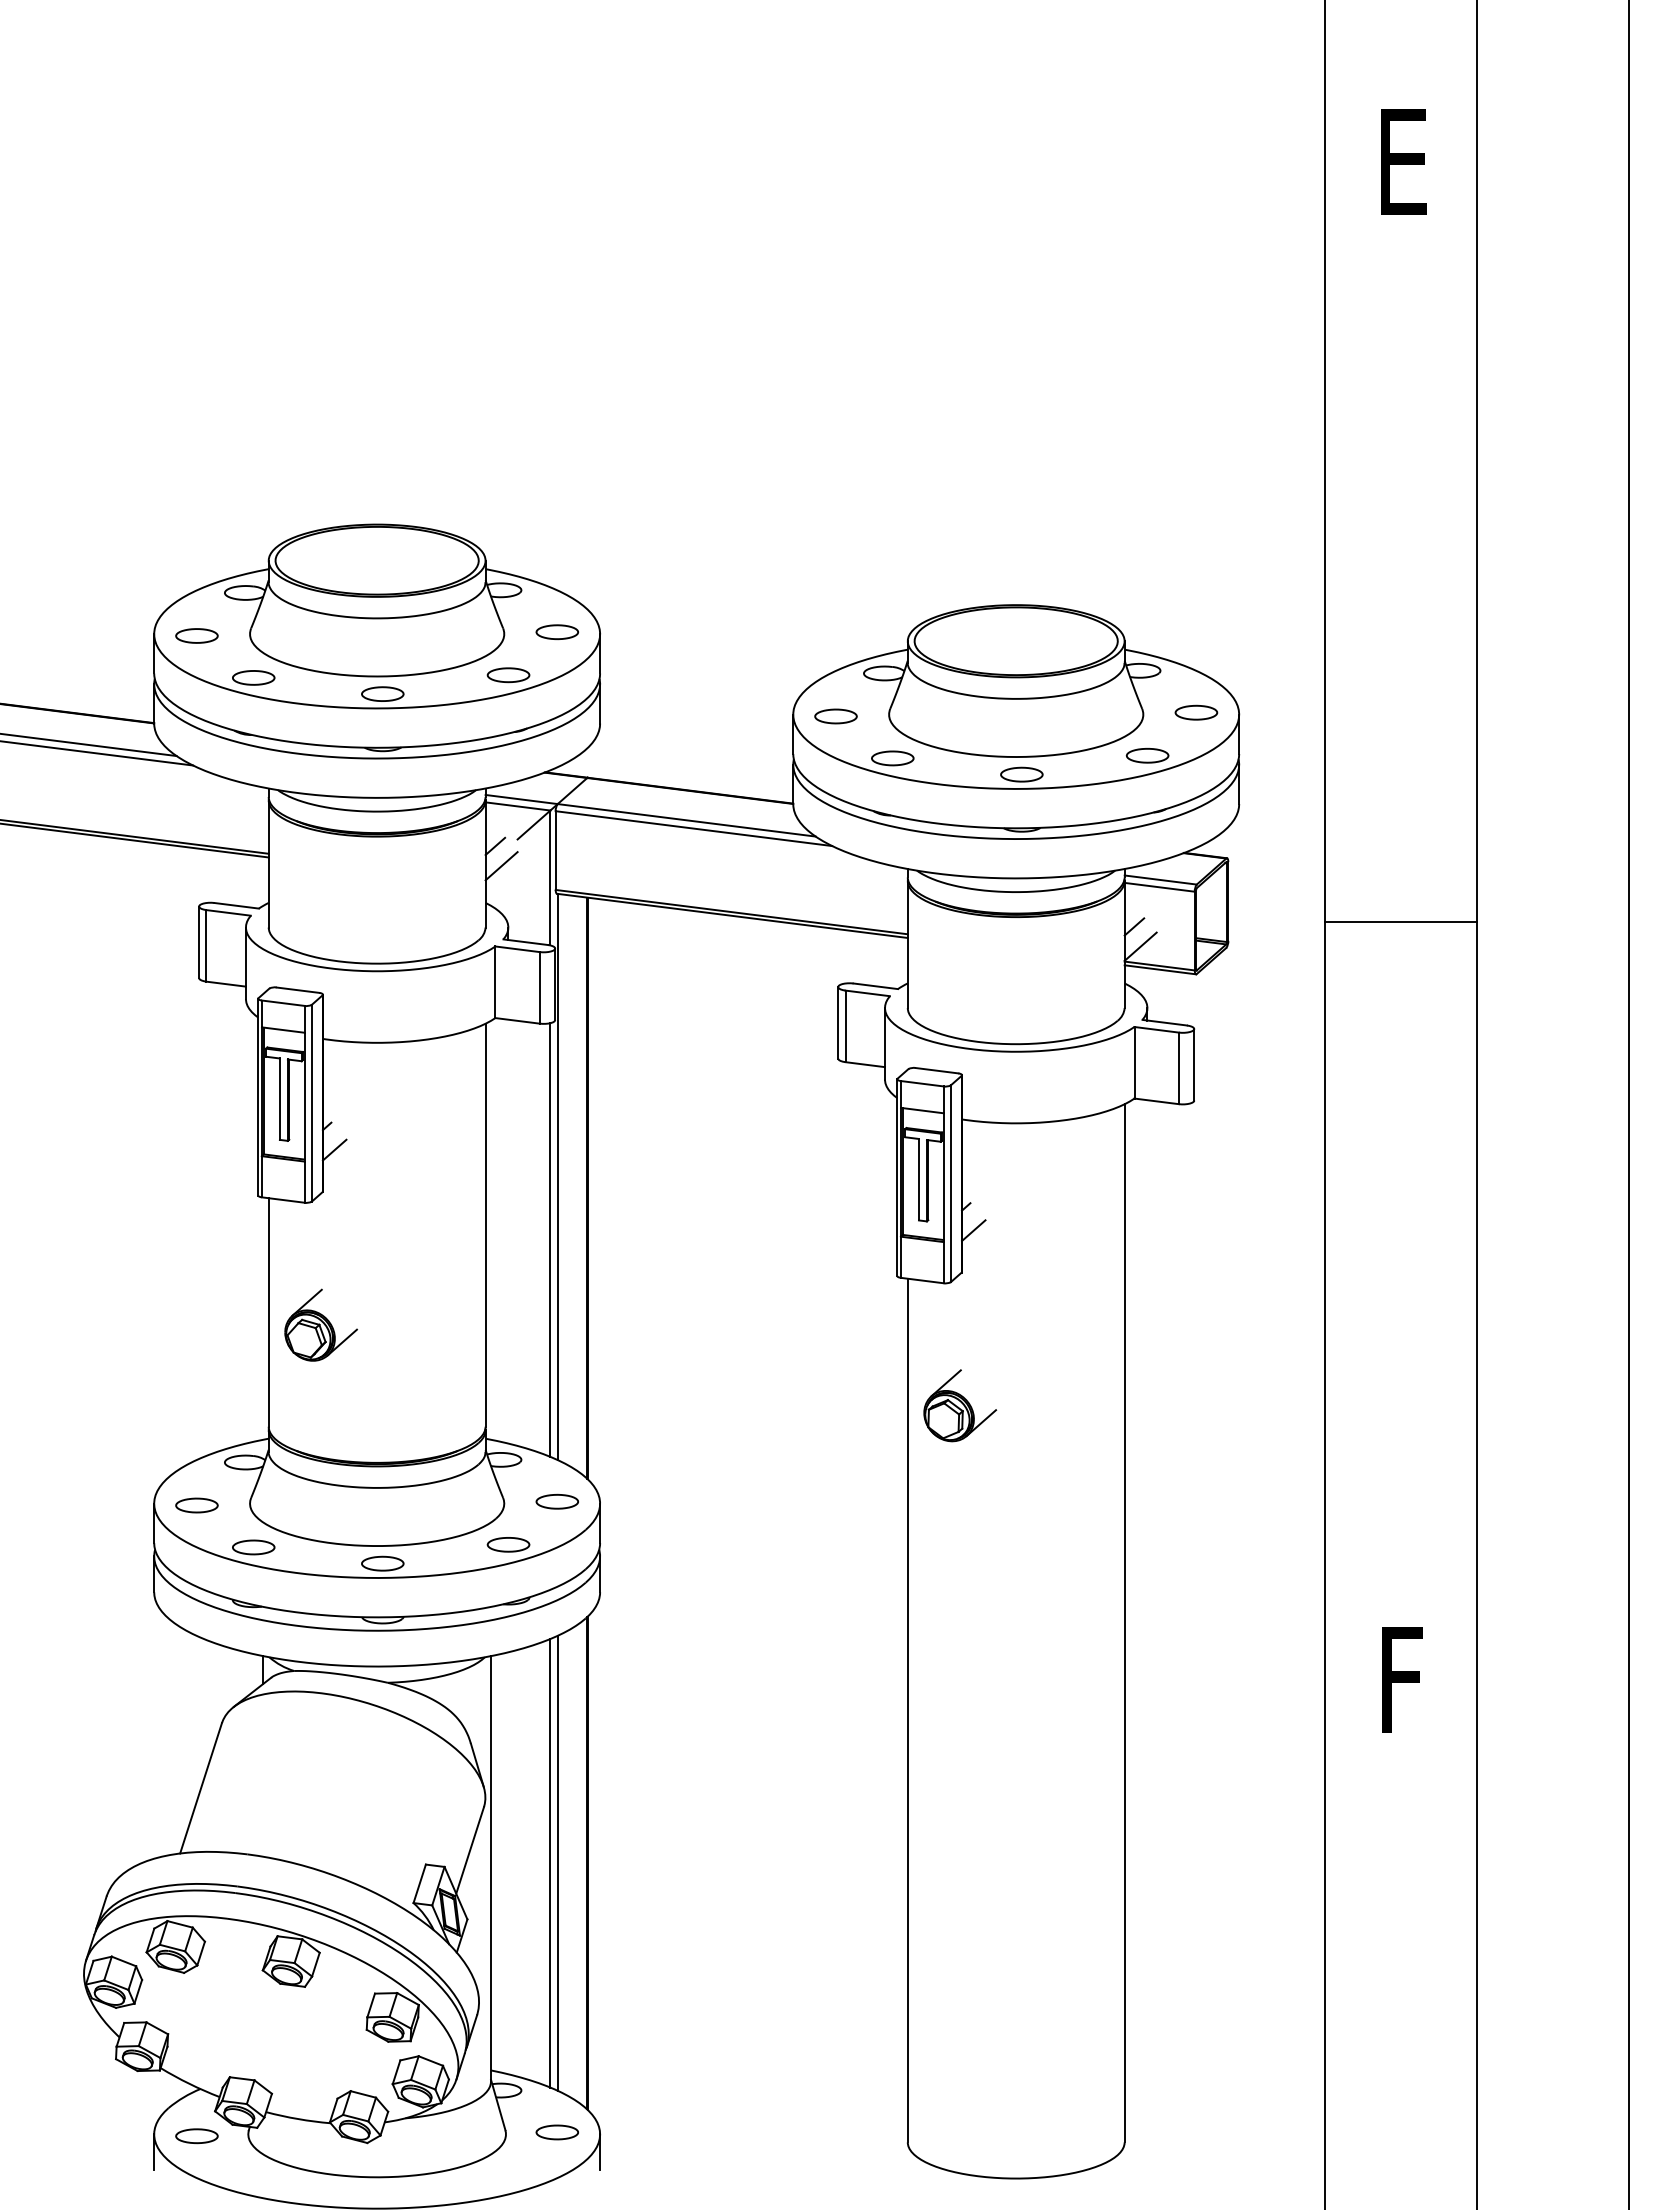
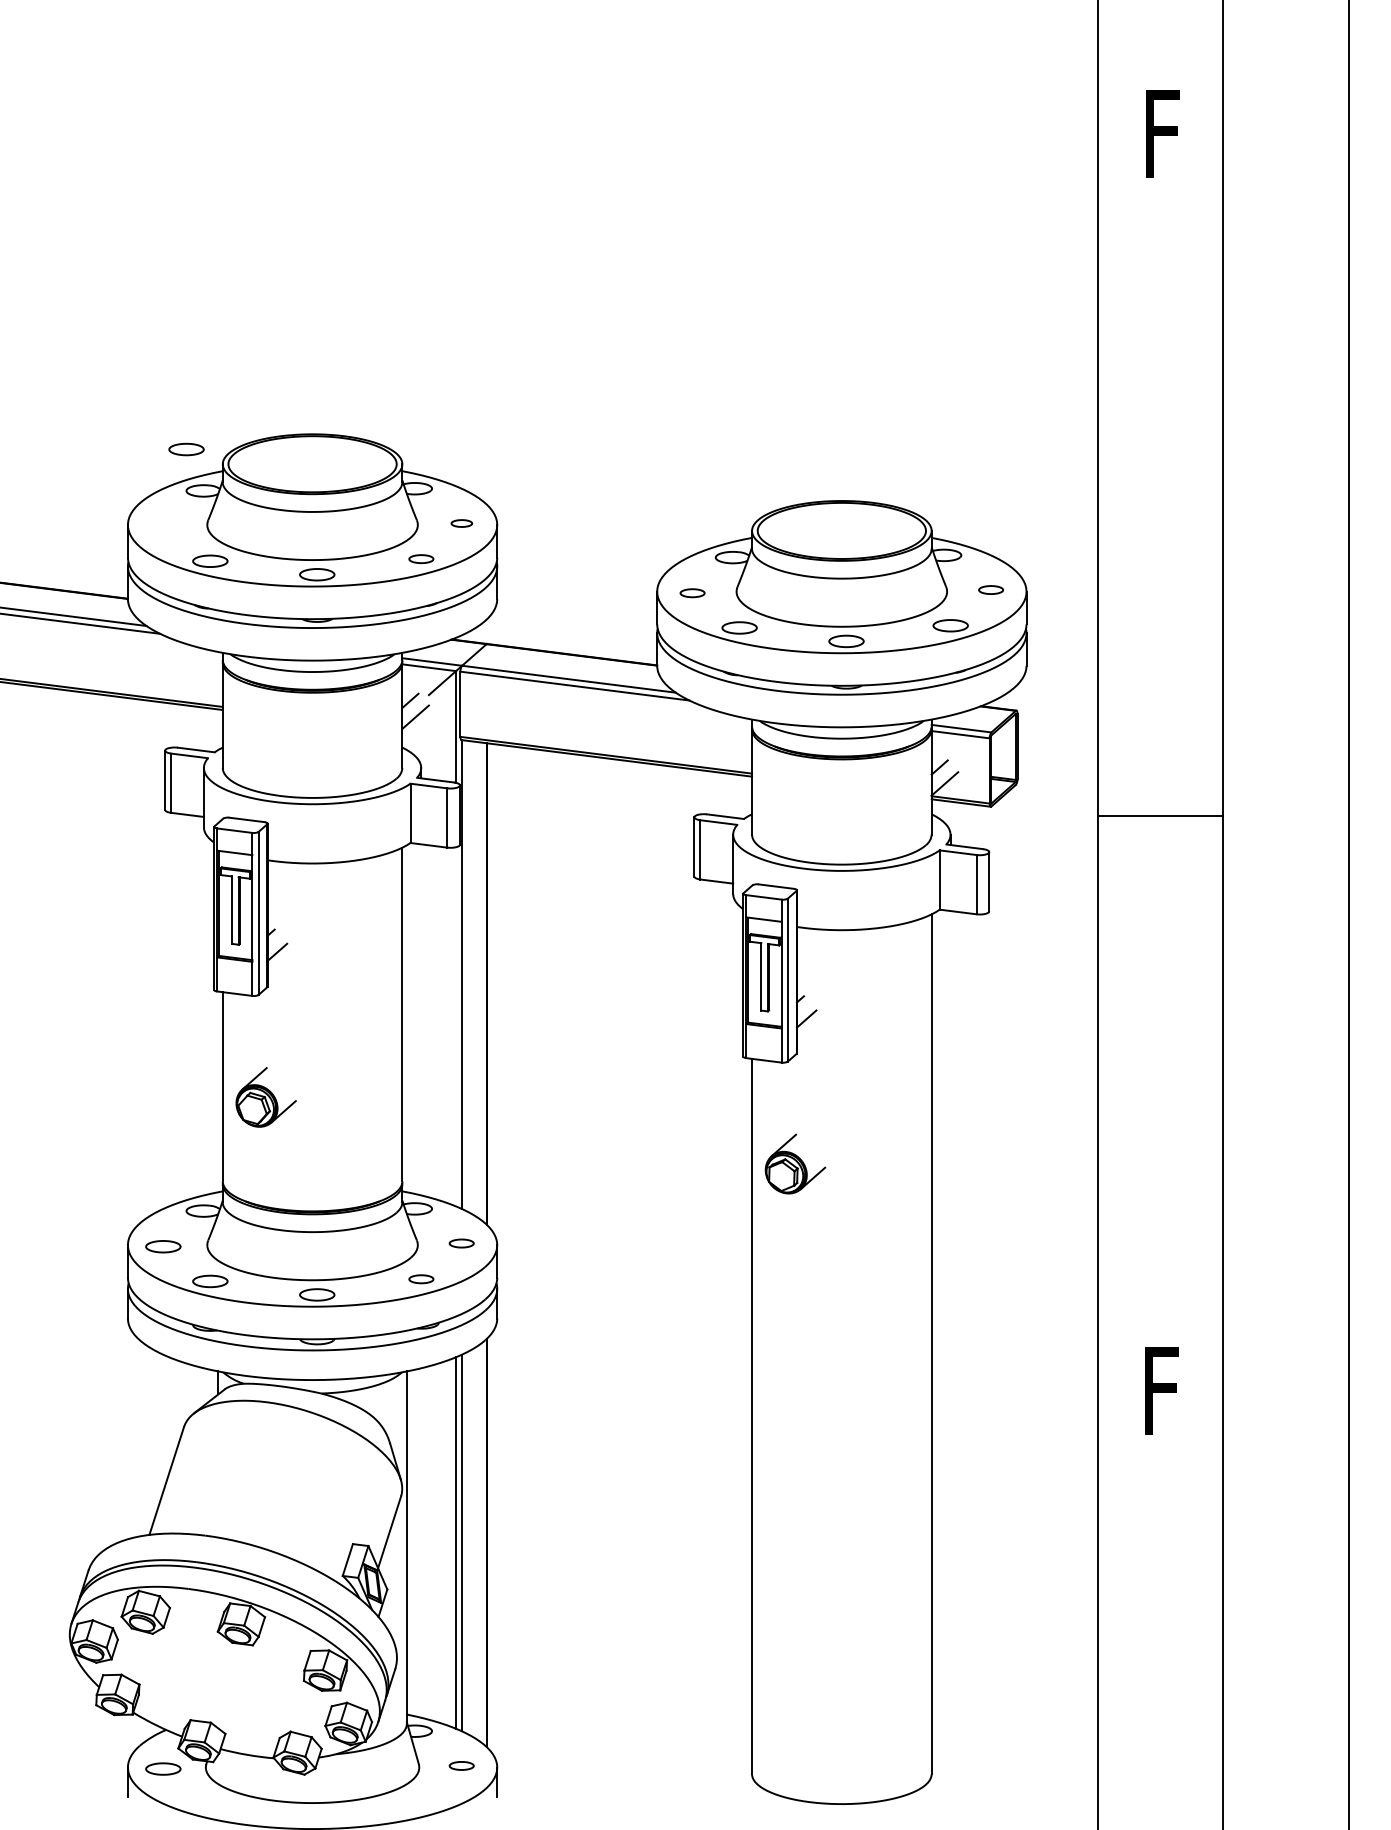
text: (1403, 161) -> (1162, 133), E -> F
part: (557, 632) -> (461, 523), size x0.6
part: (196, 635) -> (186, 449), moved
part: (508, 675) -> (421, 559), size x0.7
part: (1196, 712) -> (991, 589), size x0.7
part: (835, 716) -> (692, 593), size x0.7
line: (1400, 922) -> (1160, 816), moved
line: (550, 1239) -> (456, 1026), removed
part: (556, 1501) -> (461, 1243), size x0.7
part: (508, 1544) -> (421, 1278), size x0.7
part: (556, 2132) -> (461, 1765), size x0.7

